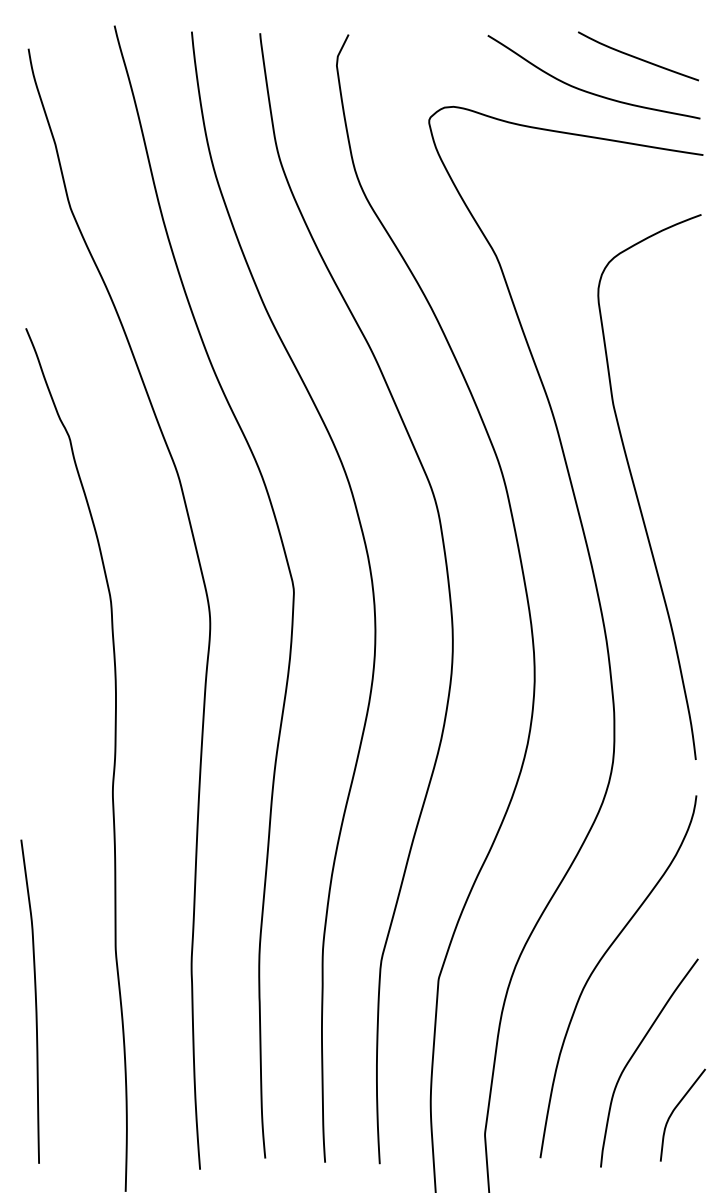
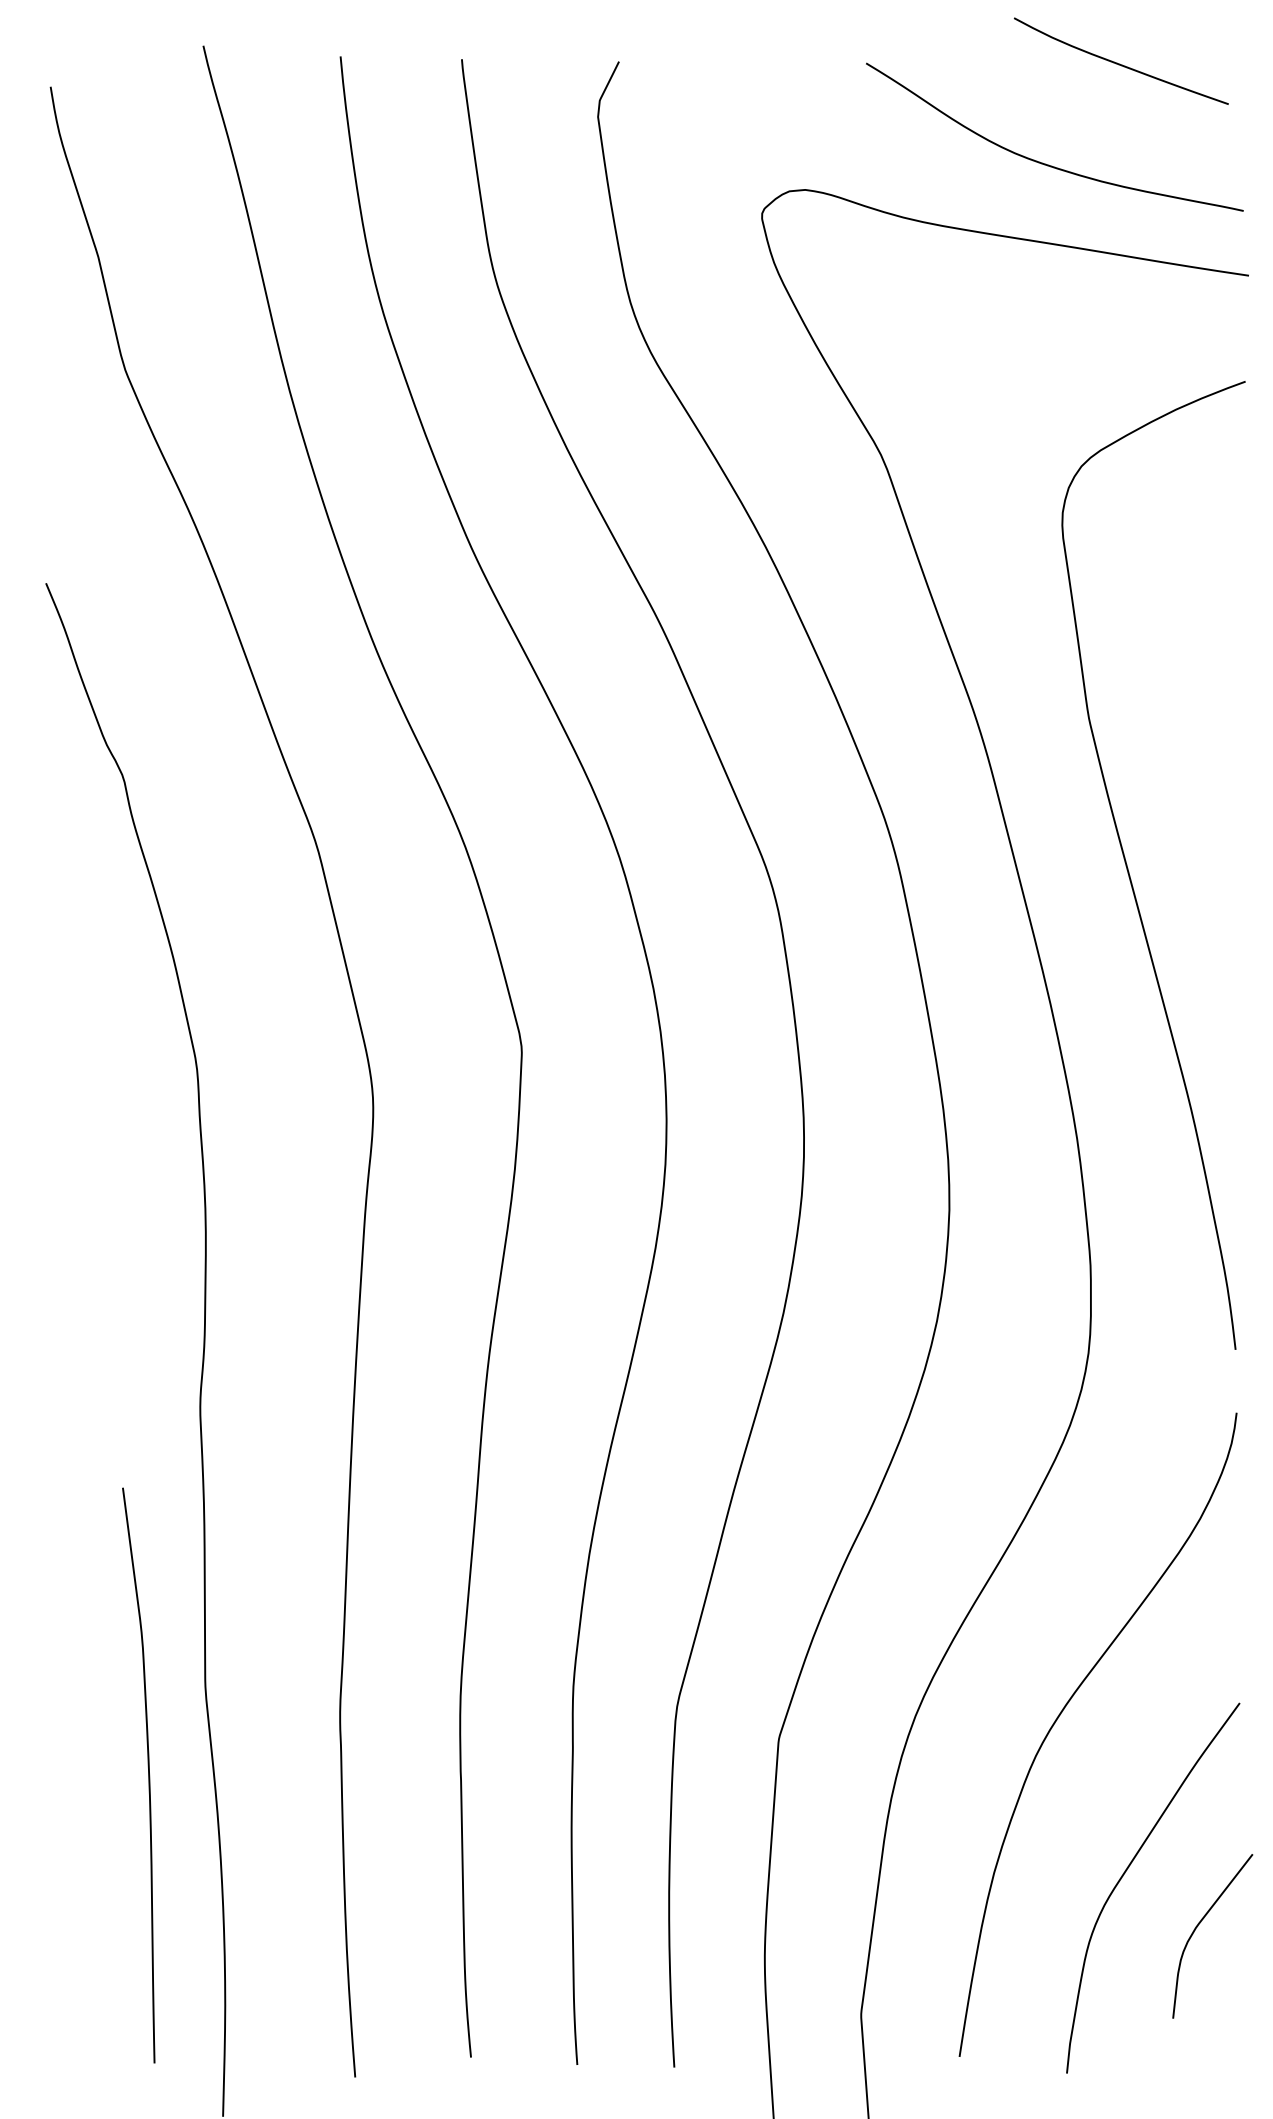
curve: (638, 57) -> (1121, 63), moved
curve: (35, 1001) -> (148, 1775), moved
curve: (676, 1108) -> (1201, 1924), moved

